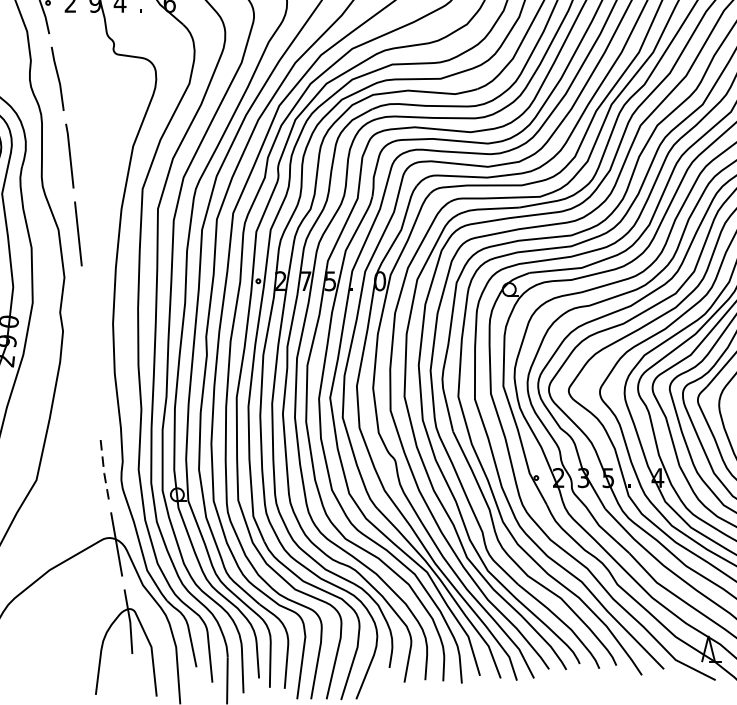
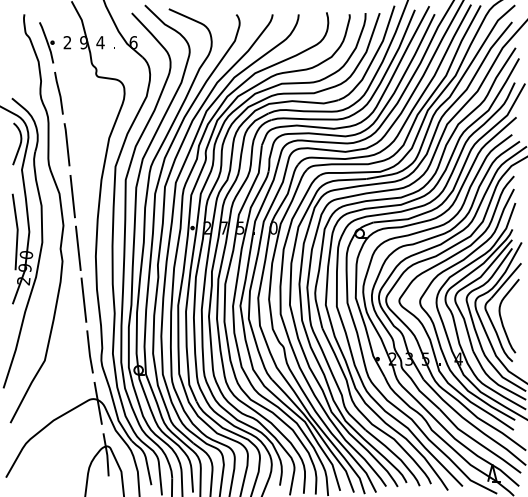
line: (87, 310) -> (78, 247), added
line: (94, 388) -> (83, 299), added
line: (103, 468) -> (89, 352), dashed -> solid

